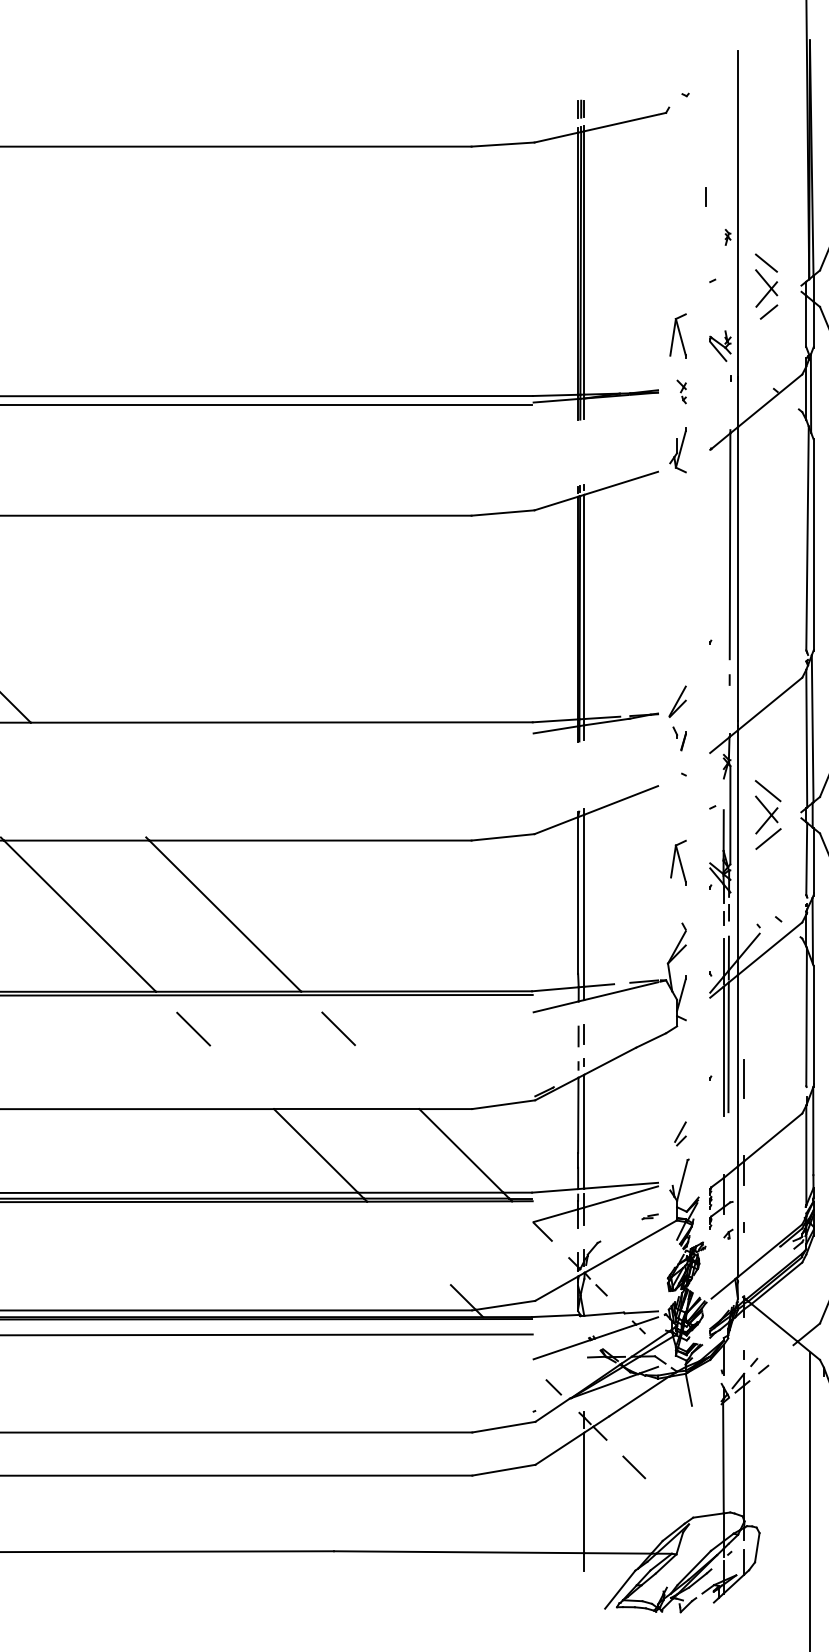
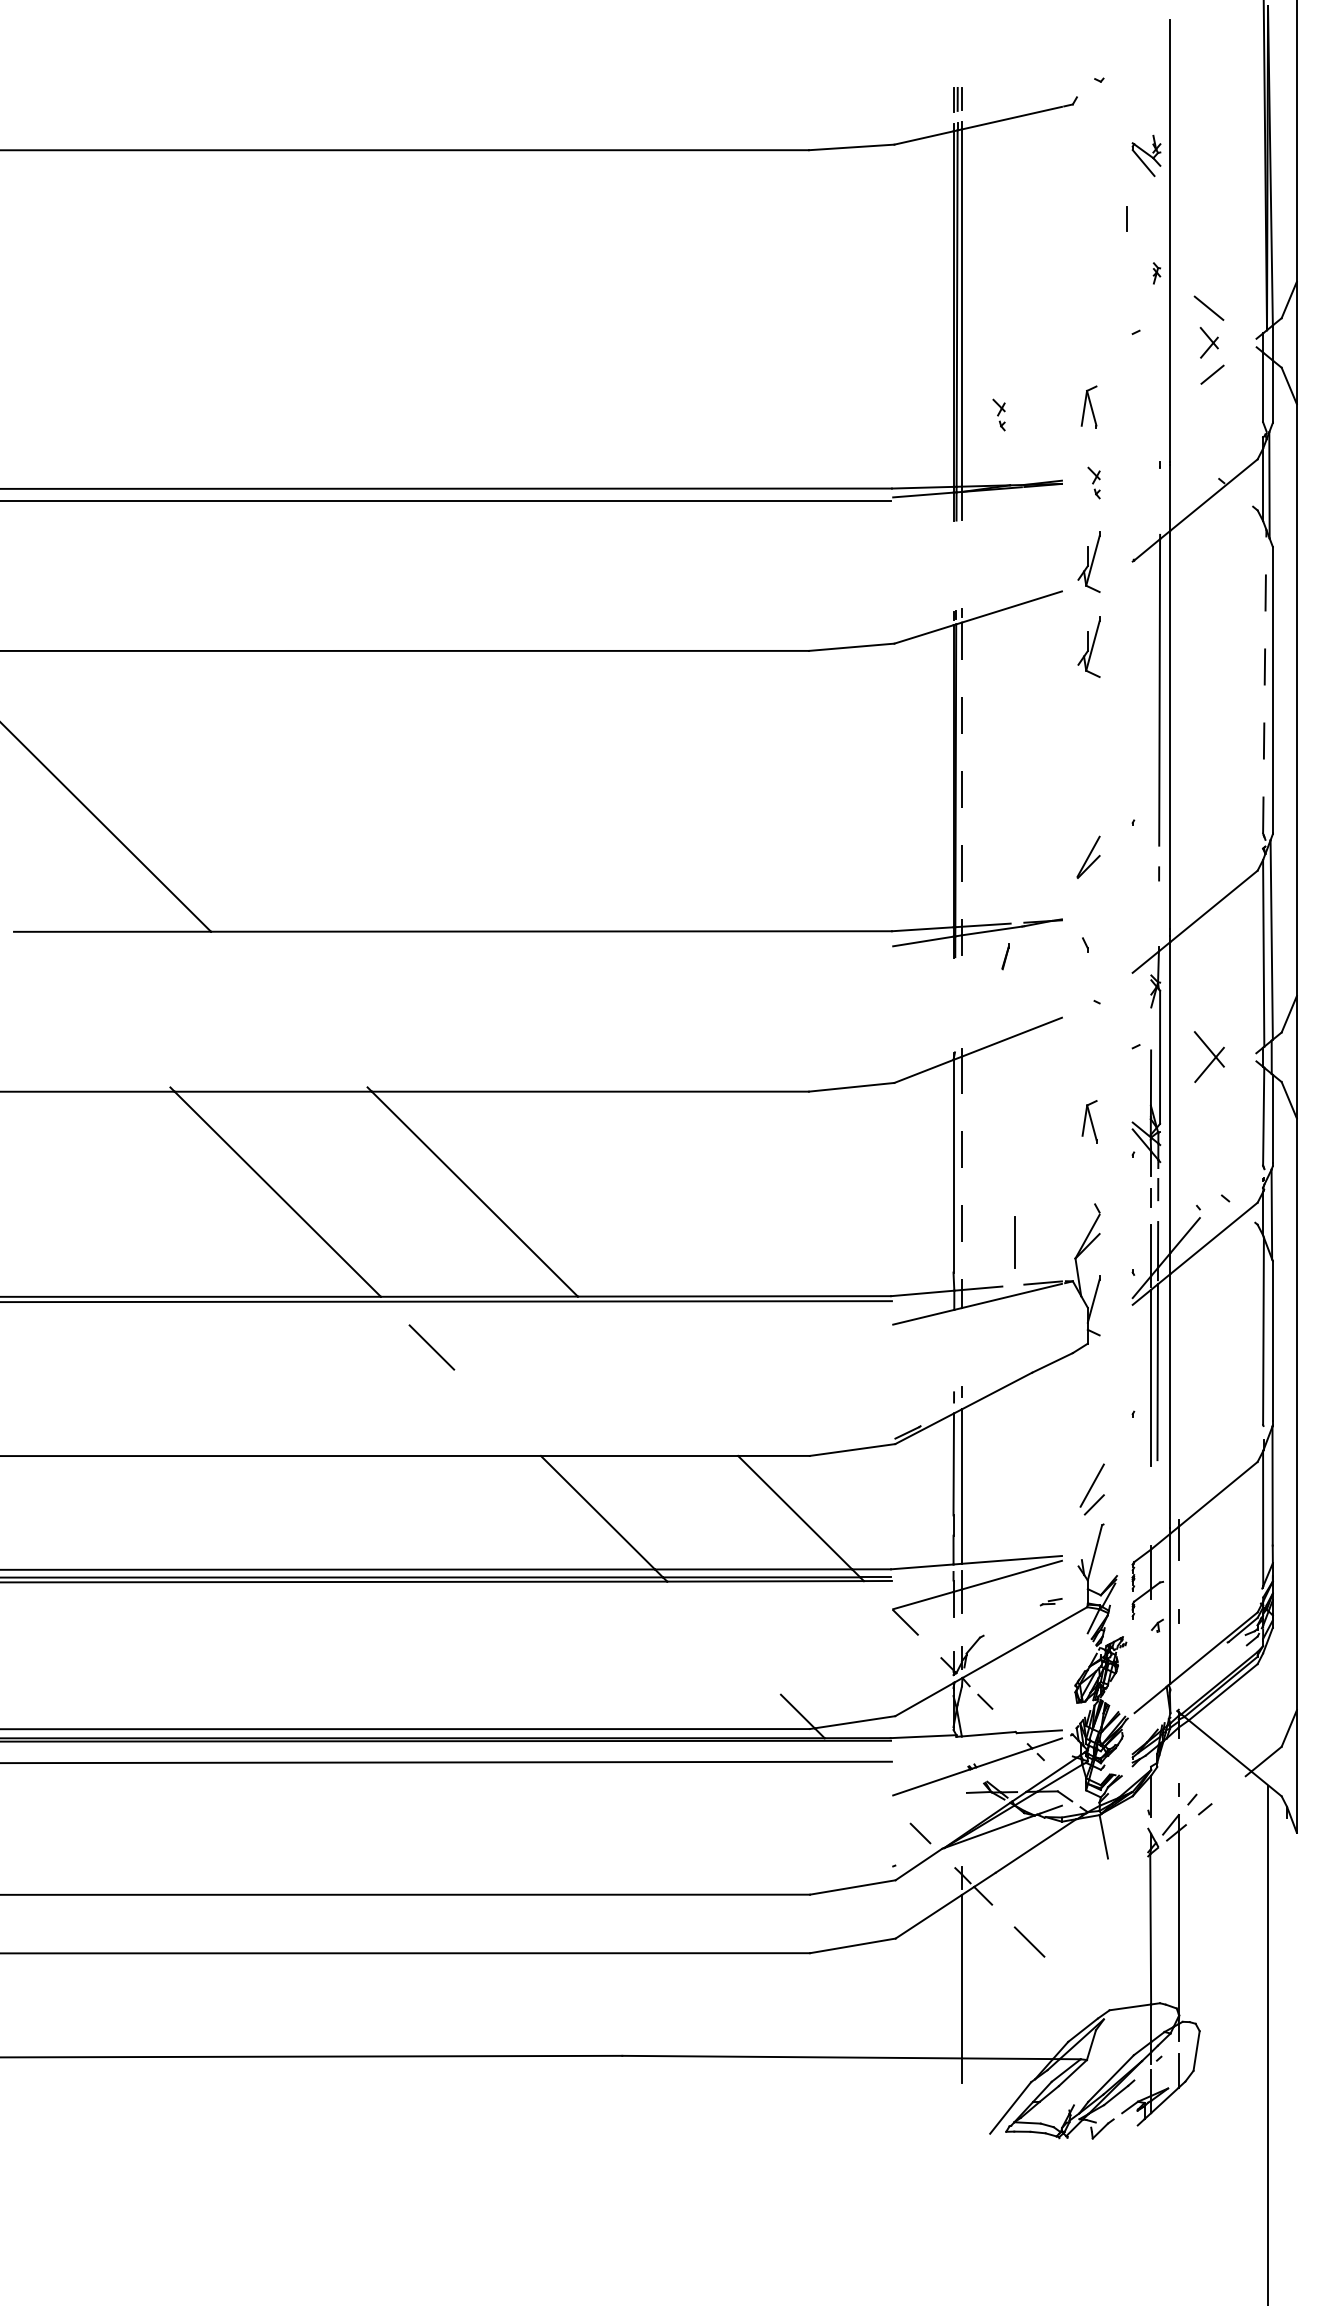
part: (766, 288) -> (1209, 342), size x0.6
part: (677, 335) -> (1088, 406), size x0.7
part: (611, 341) -> (998, 414), added
part: (720, 345) -> (1146, 155), moved
part: (677, 512) -> (1088, 646), added
line: (807, 538) -> (1264, 681), solid -> dashed
line: (584, 607) -> (961, 775), solid -> dashed
part: (677, 701) -> (1088, 856), moved
line: (683, 740) -> (1005, 956), moved
line: (768, 791) -> (1211, 1024), removed
line: (768, 838) -> (1211, 1089), removed
part: (678, 862) -> (1089, 1121), size x0.7
line: (584, 900) -> (961, 1173), solid -> dashed
line: (338, 1029) -> (628, 1347), removed
line: (584, 1034) -> (961, 1354), removed
line: (578, 1036) -> (954, 1357), removed
line: (743, 1078) -> (1014, 1242), moved
part: (680, 1133) -> (1092, 1489), size x1.6

